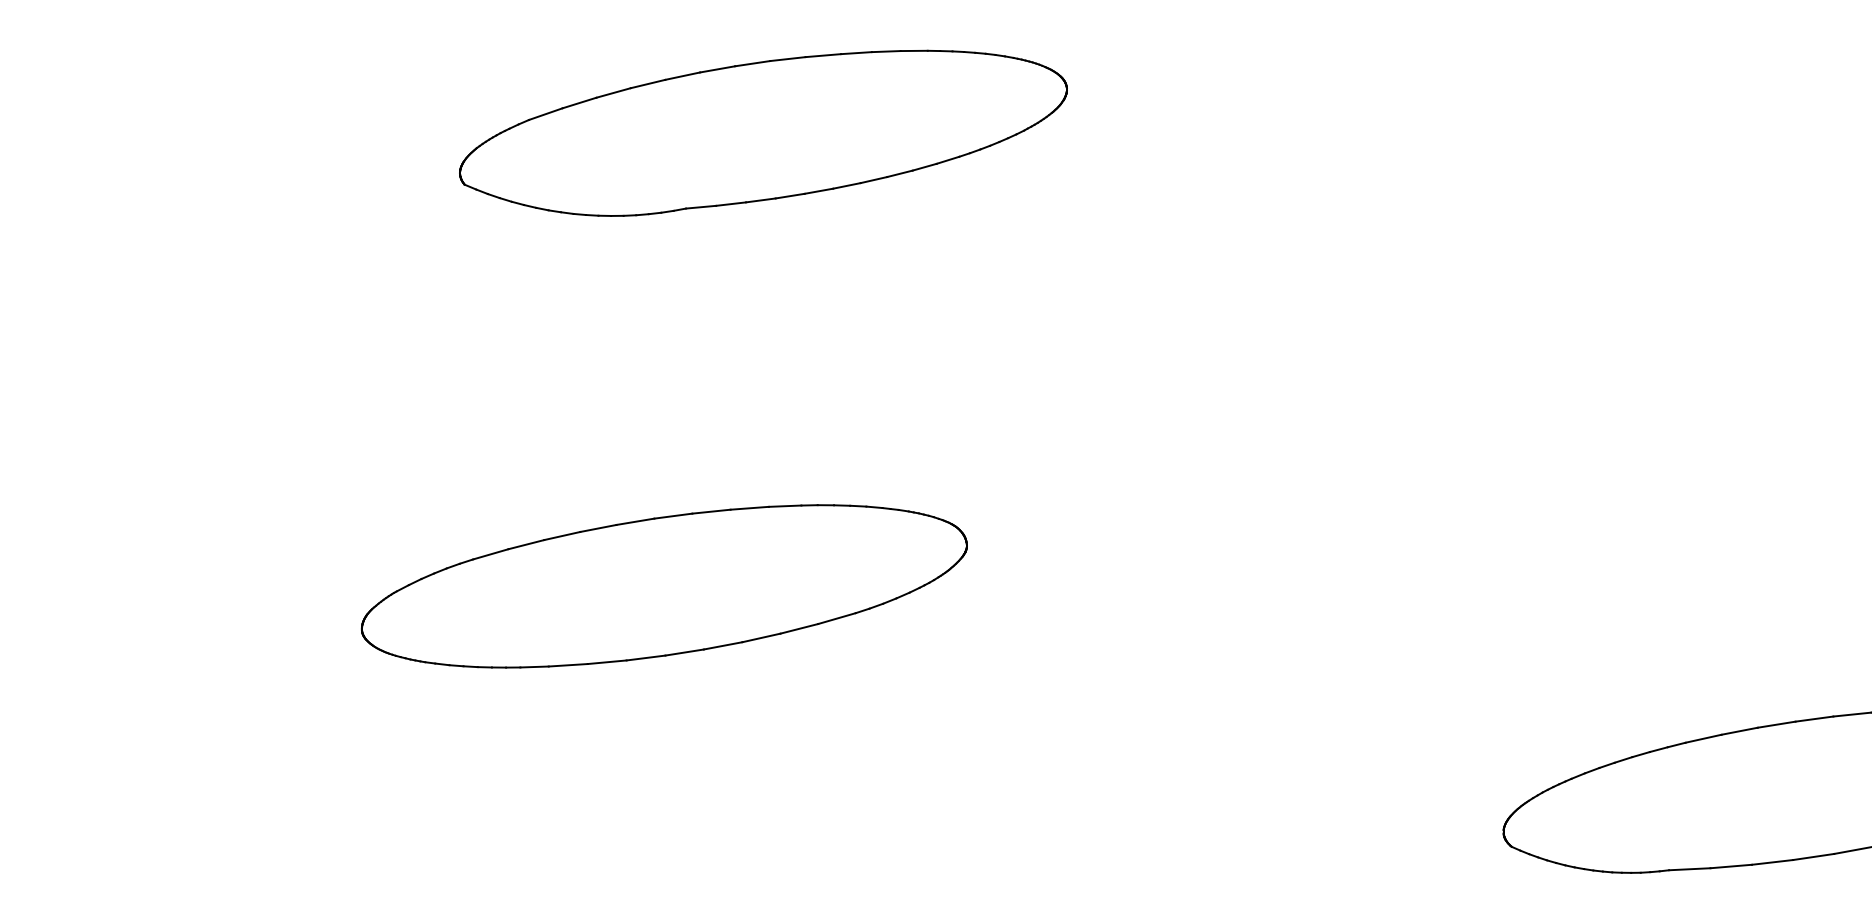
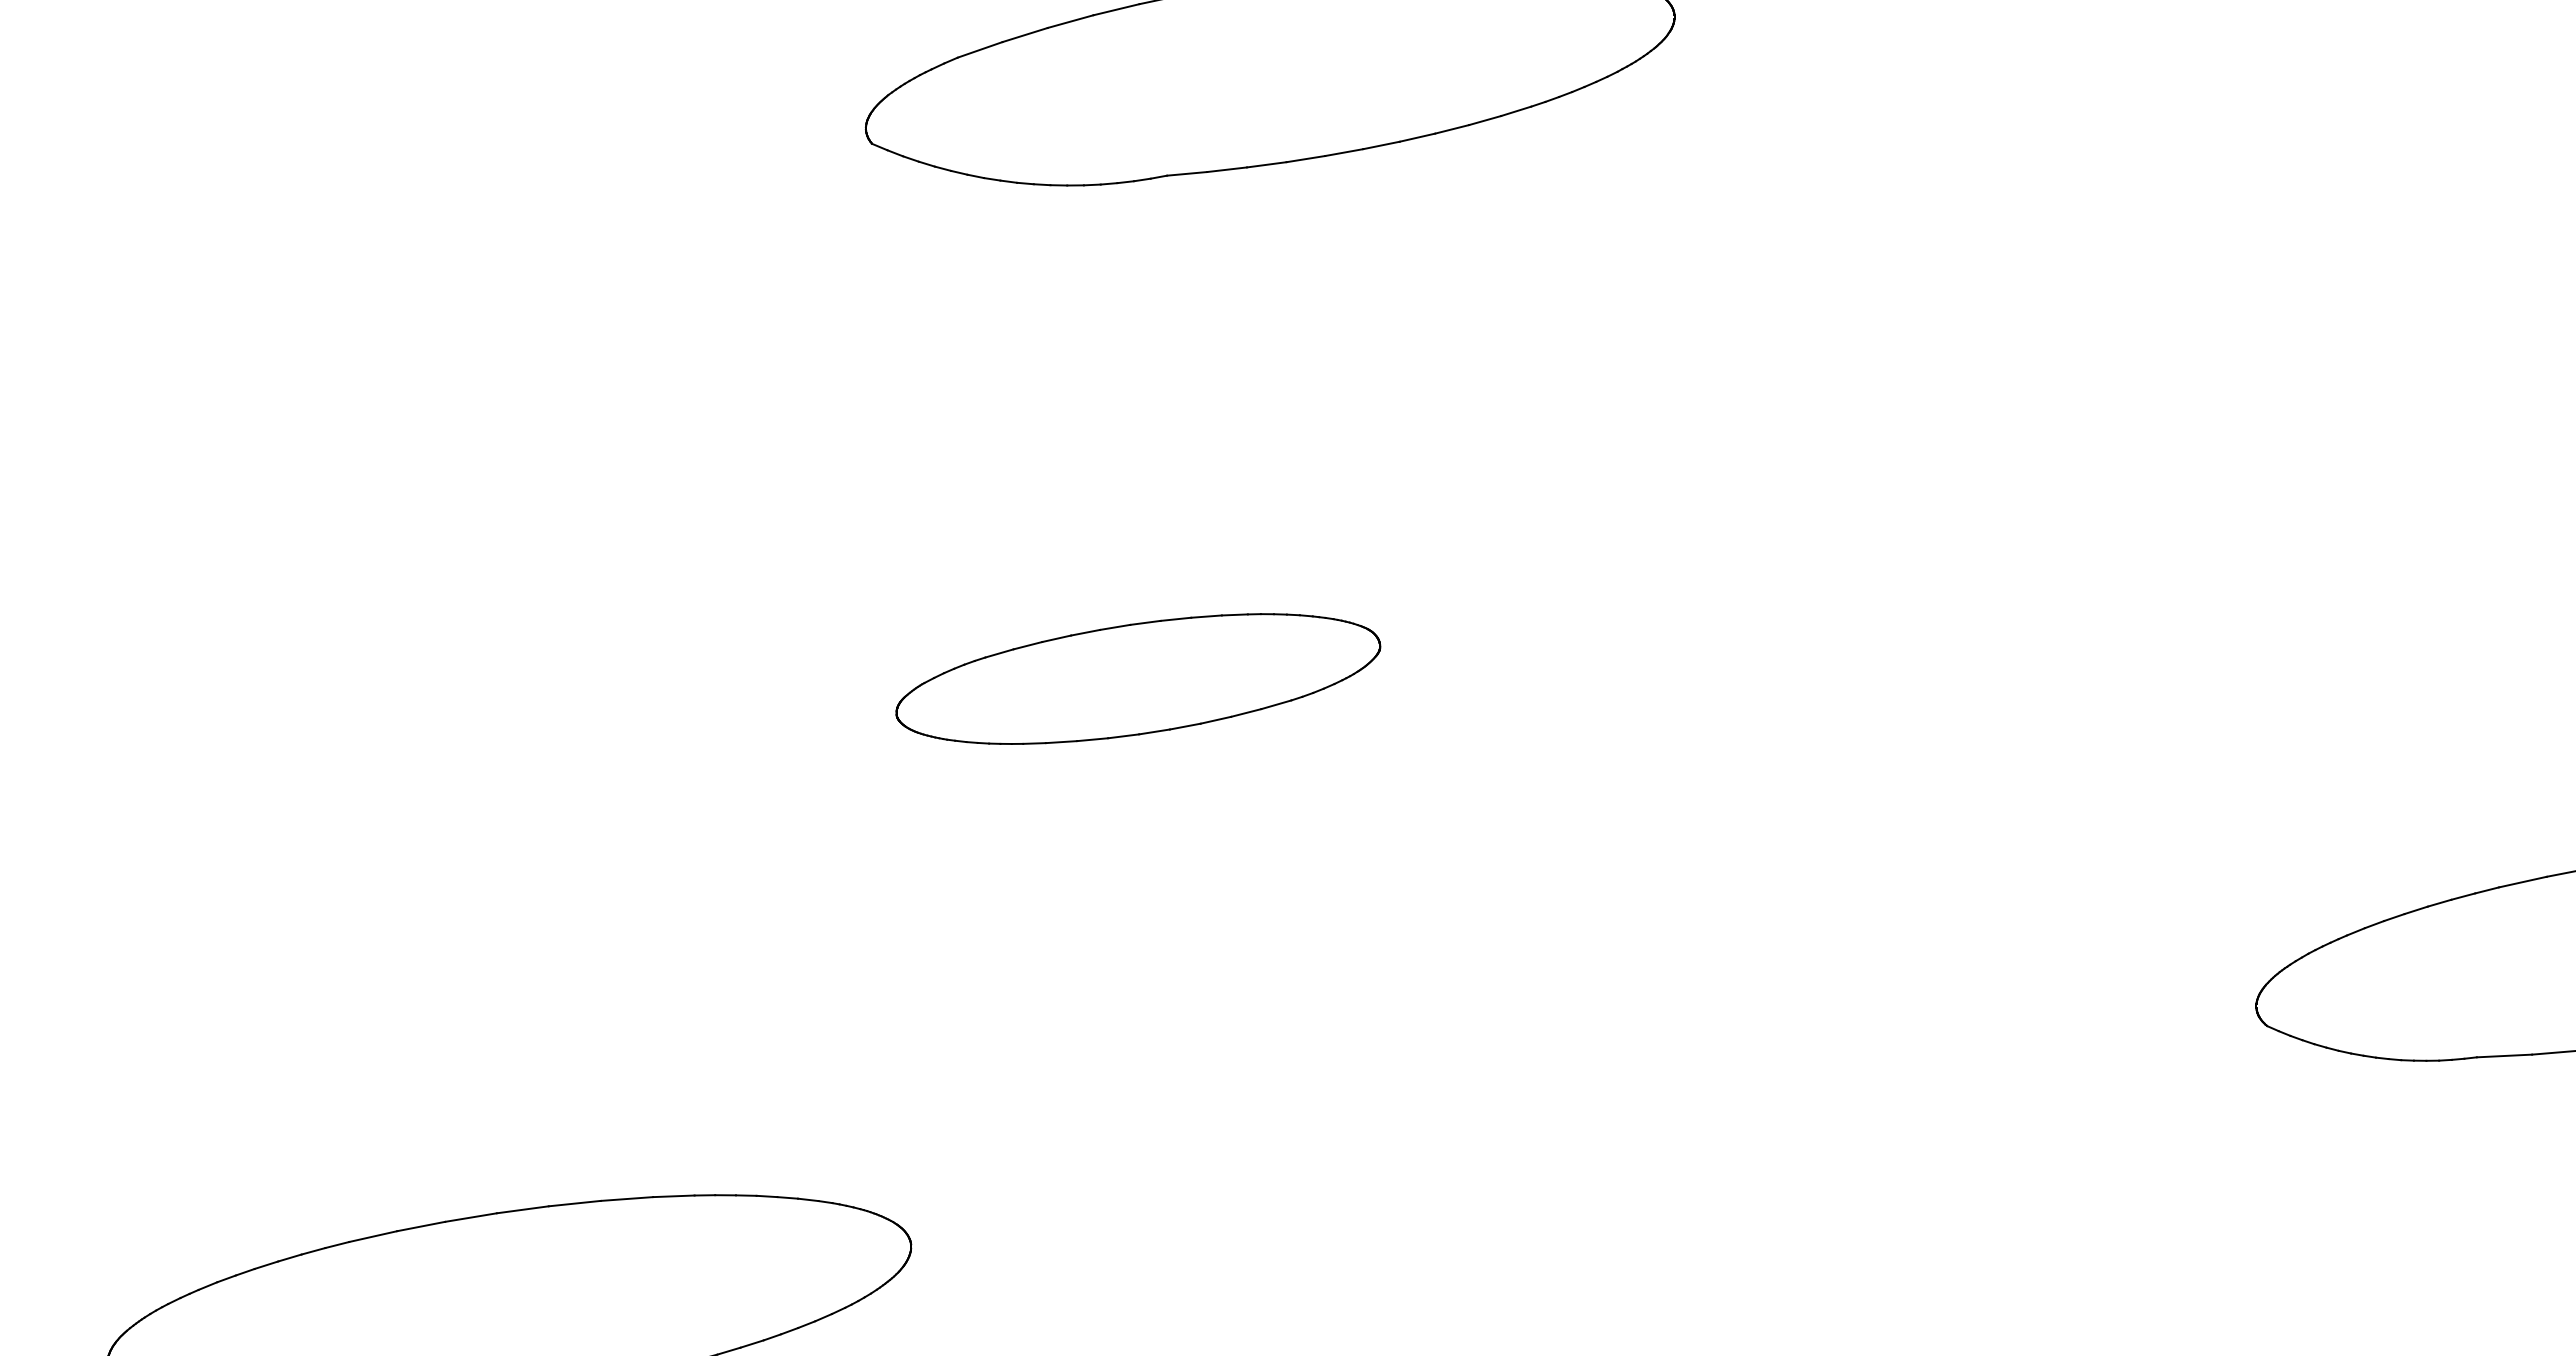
part: (664, 585) -> (1138, 678), size x0.6

